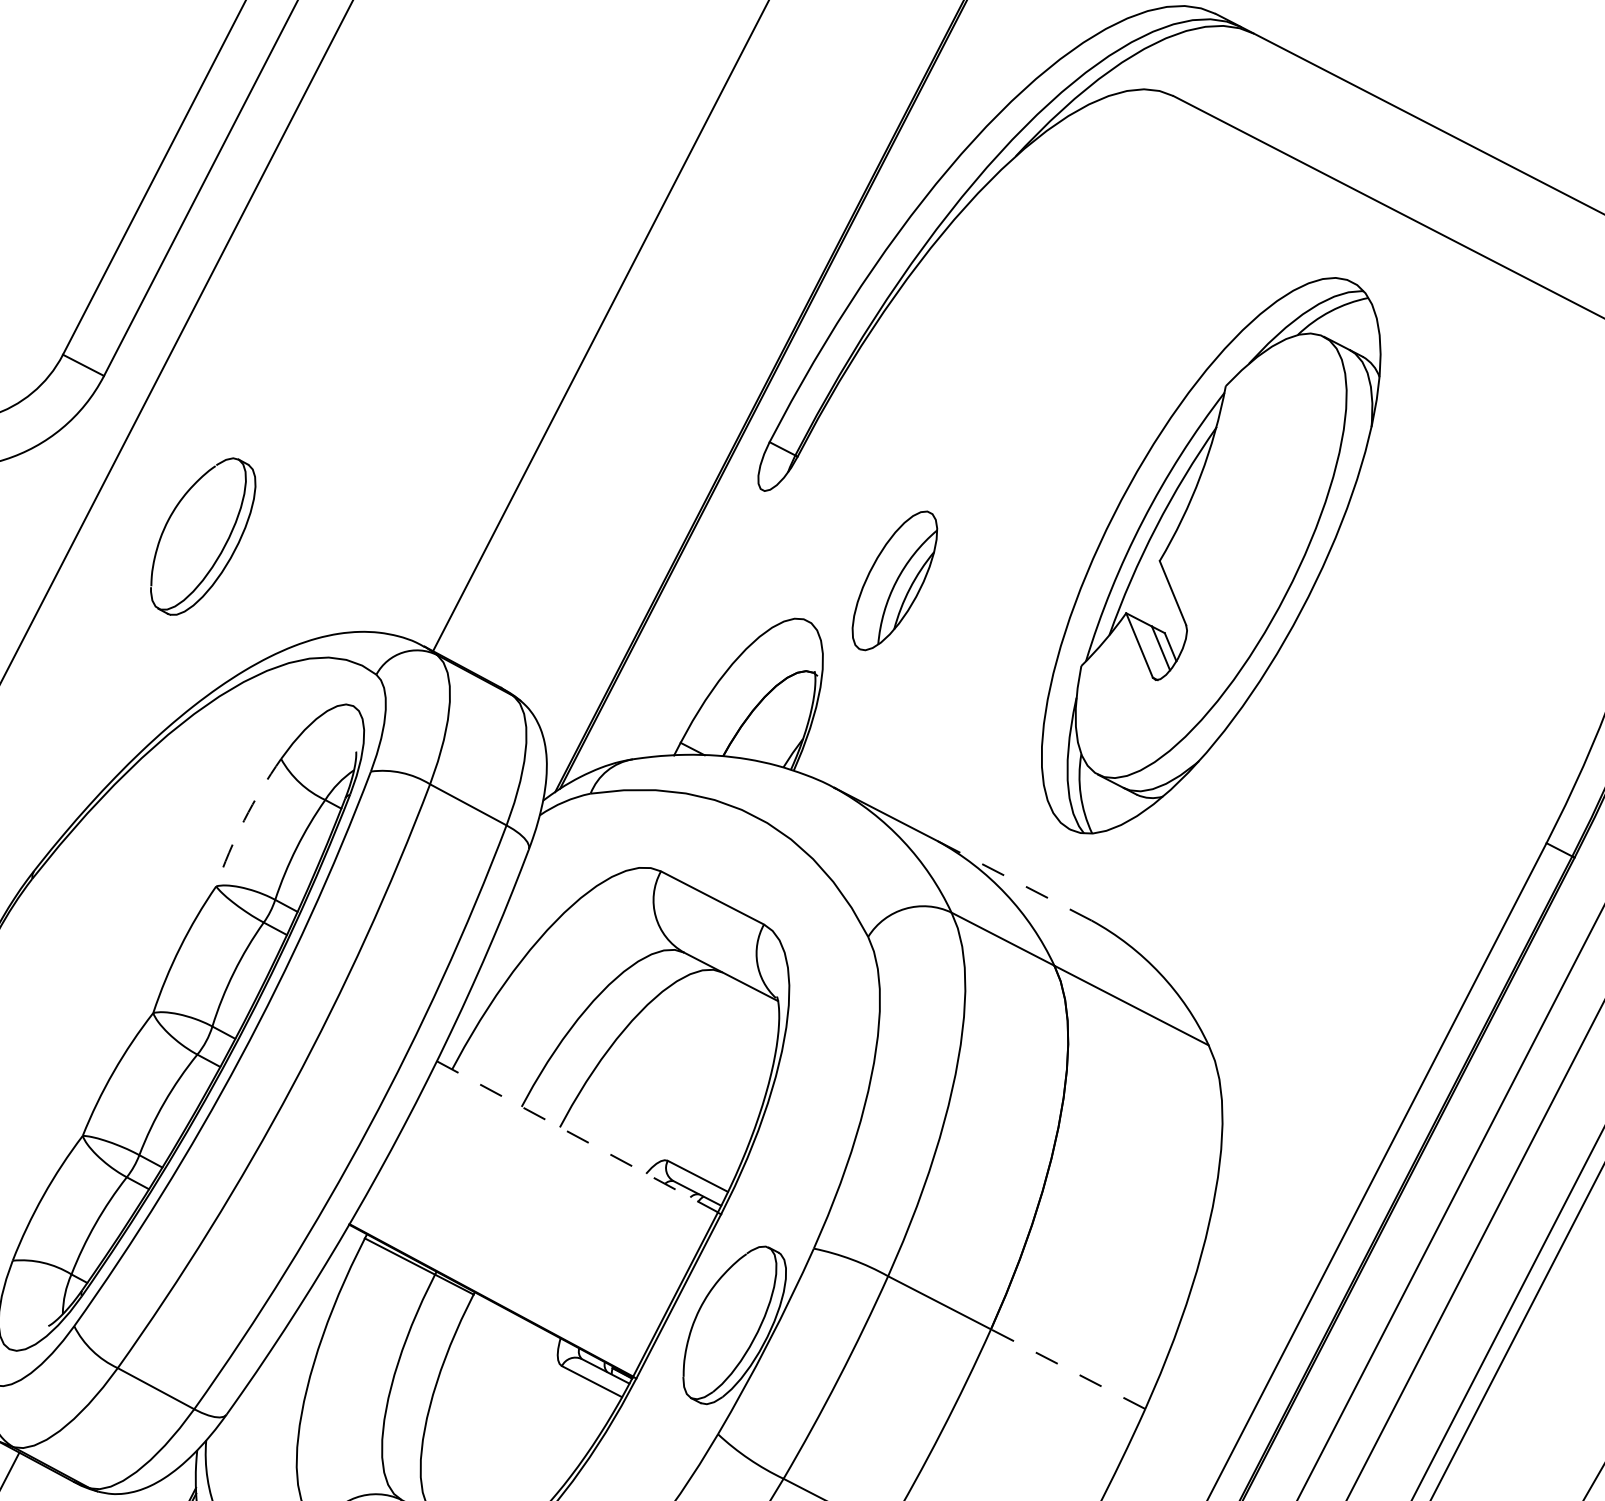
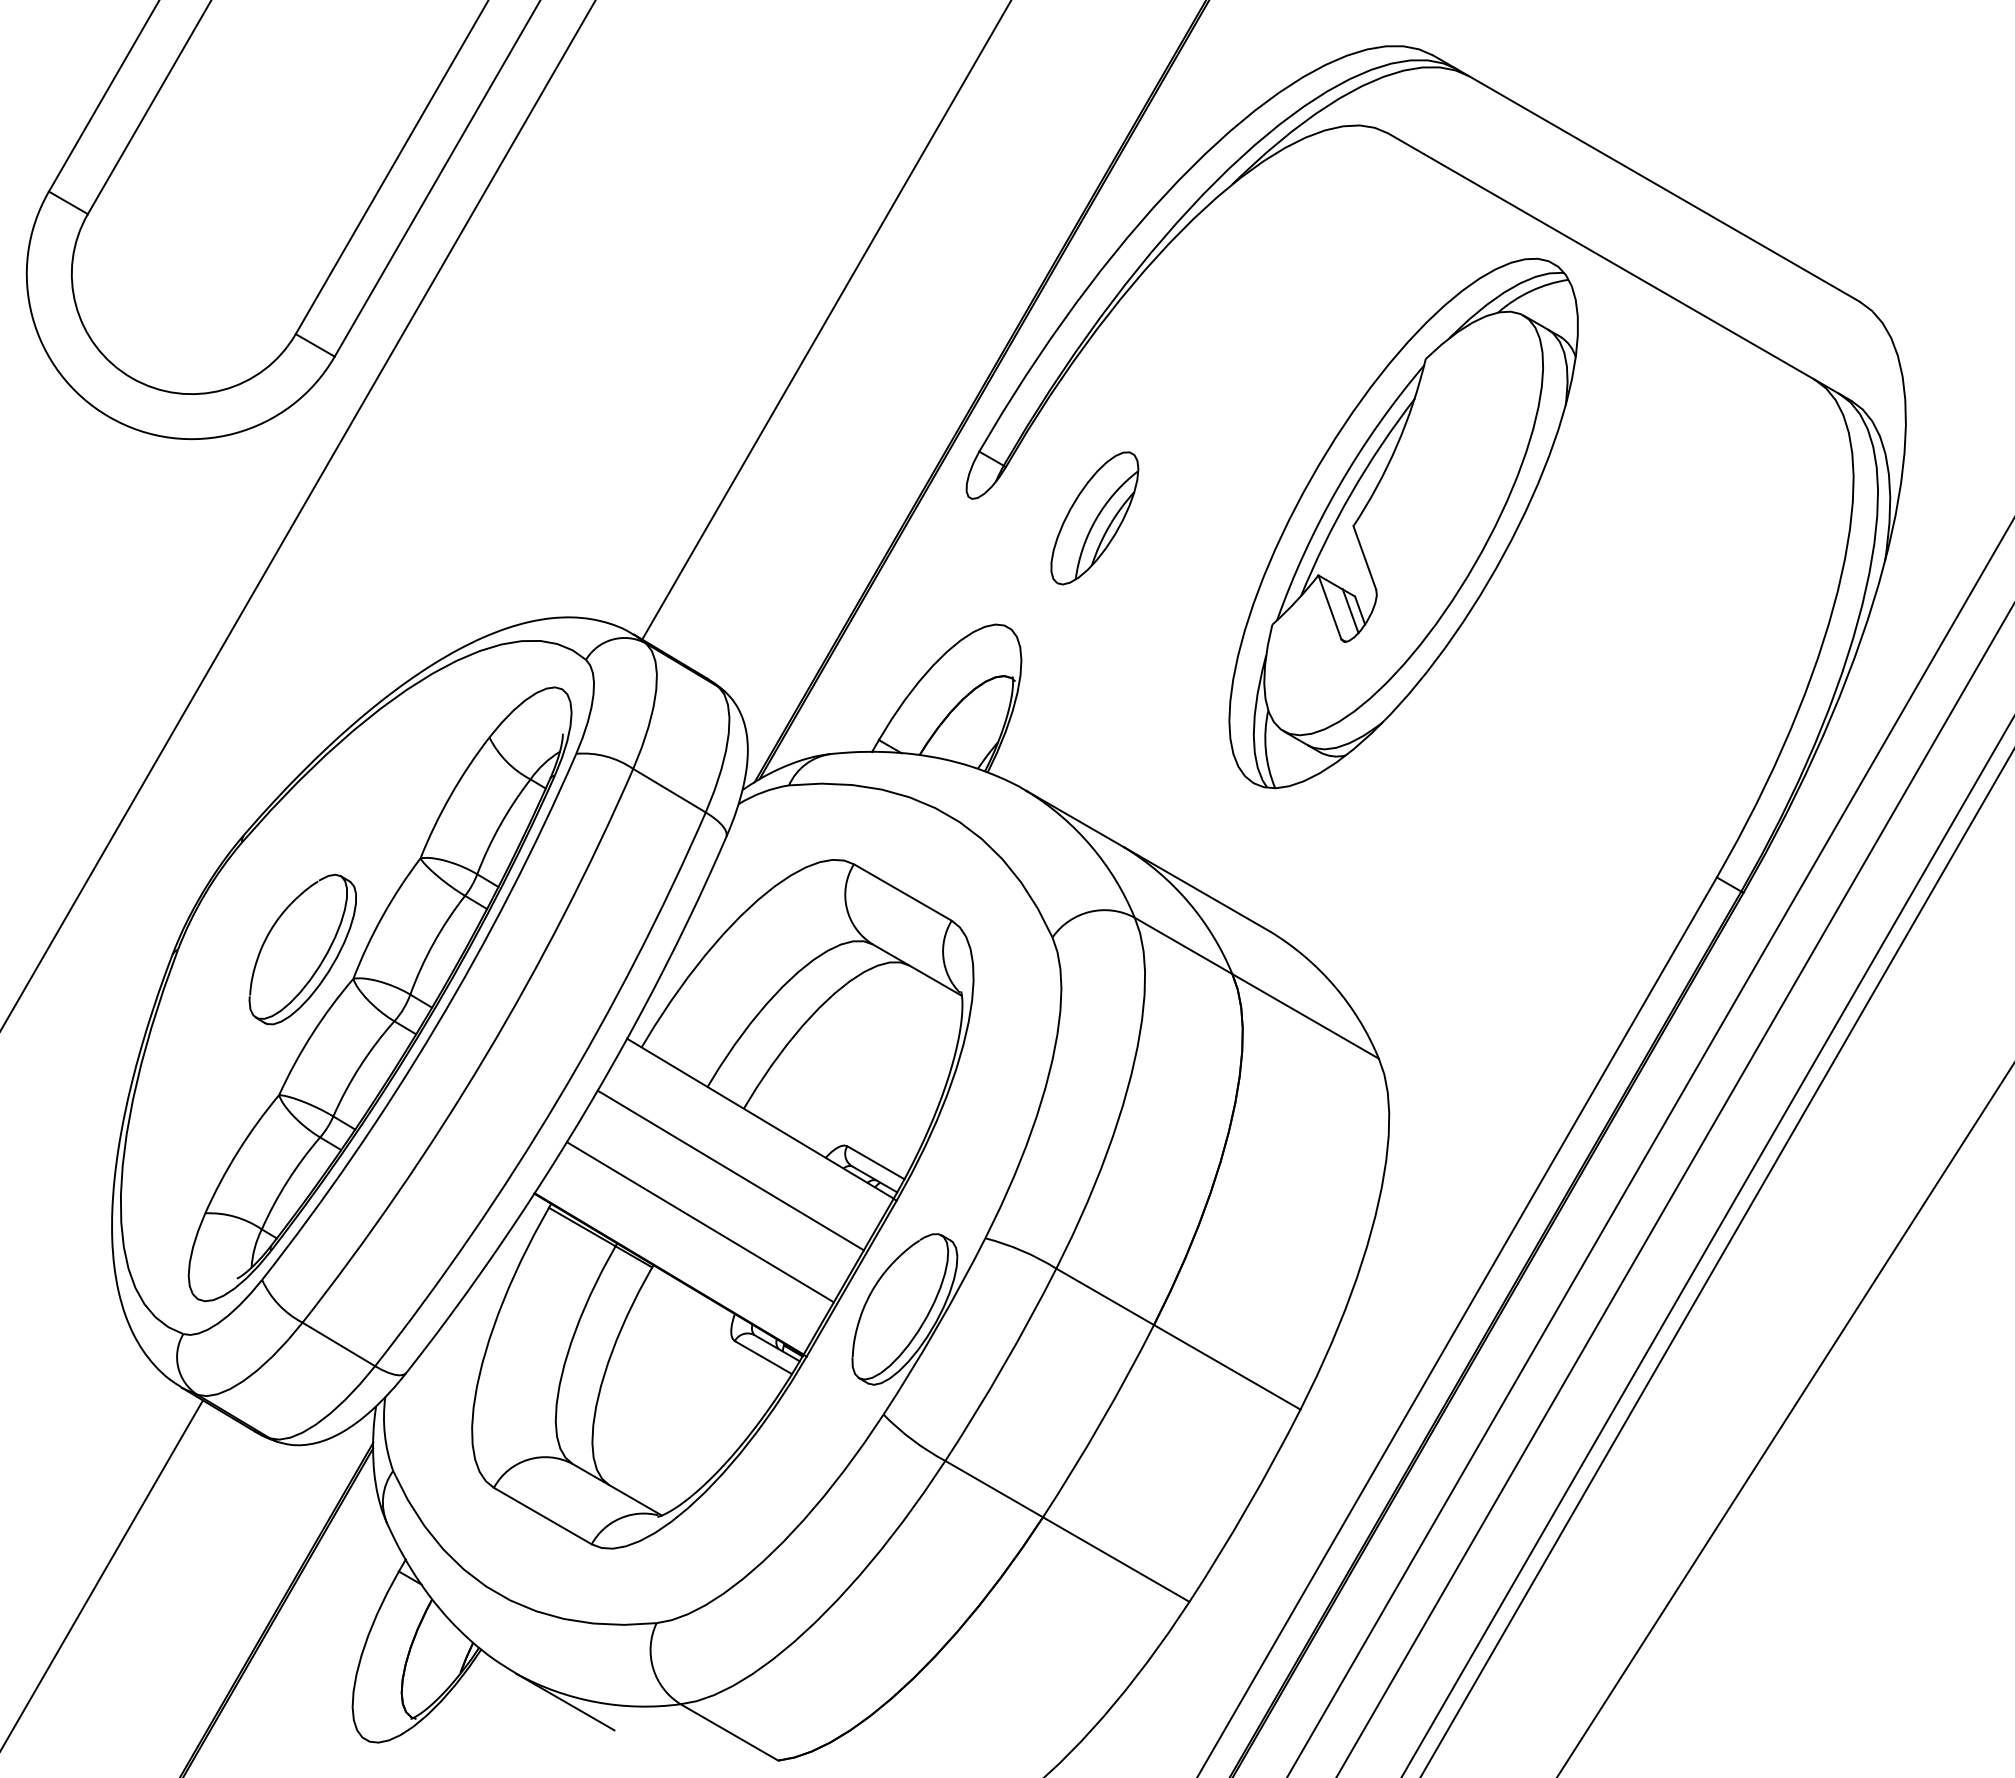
part: (202, 536) -> (302, 949), moved
part: (1210, 555) -> (1403, 523), moved
part: (894, 581) -> (1094, 518), moved
arc: (243, 820) -> (450, 795), dashed -> solid
line: (1014, 880) -> (1197, 889), dashed -> solid
line: (577, 1136) -> (760, 1118), dashed -> solid
line: (549, 1191) -> (730, 1170), added
line: (519, 1246) -> (699, 1222), added
line: (1068, 1369) -> (1227, 1367), dashed -> solid

